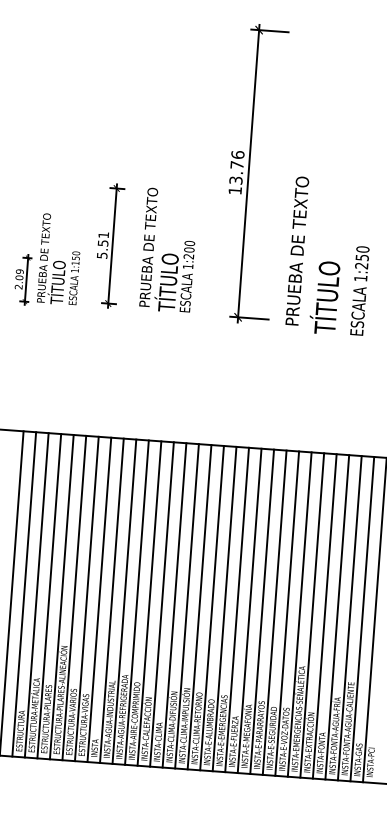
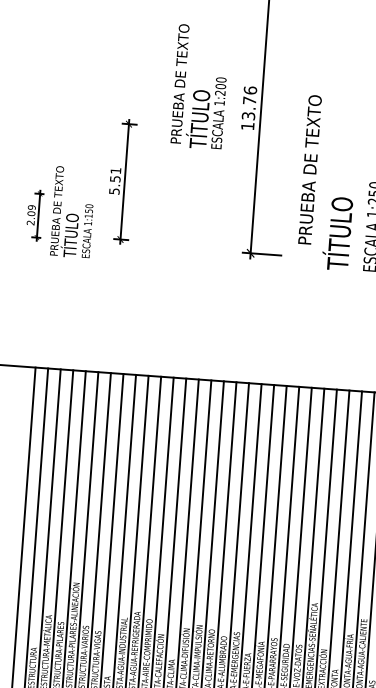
text: (167, 249) -> (198, 86), moved
text: (297, 250) -> (310, 169), moved
text: (58, 259) -> (71, 212), moved

